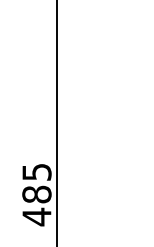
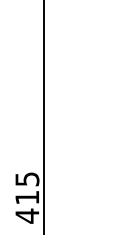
text: (37, 194) -> (27, 197), 485 -> 415

